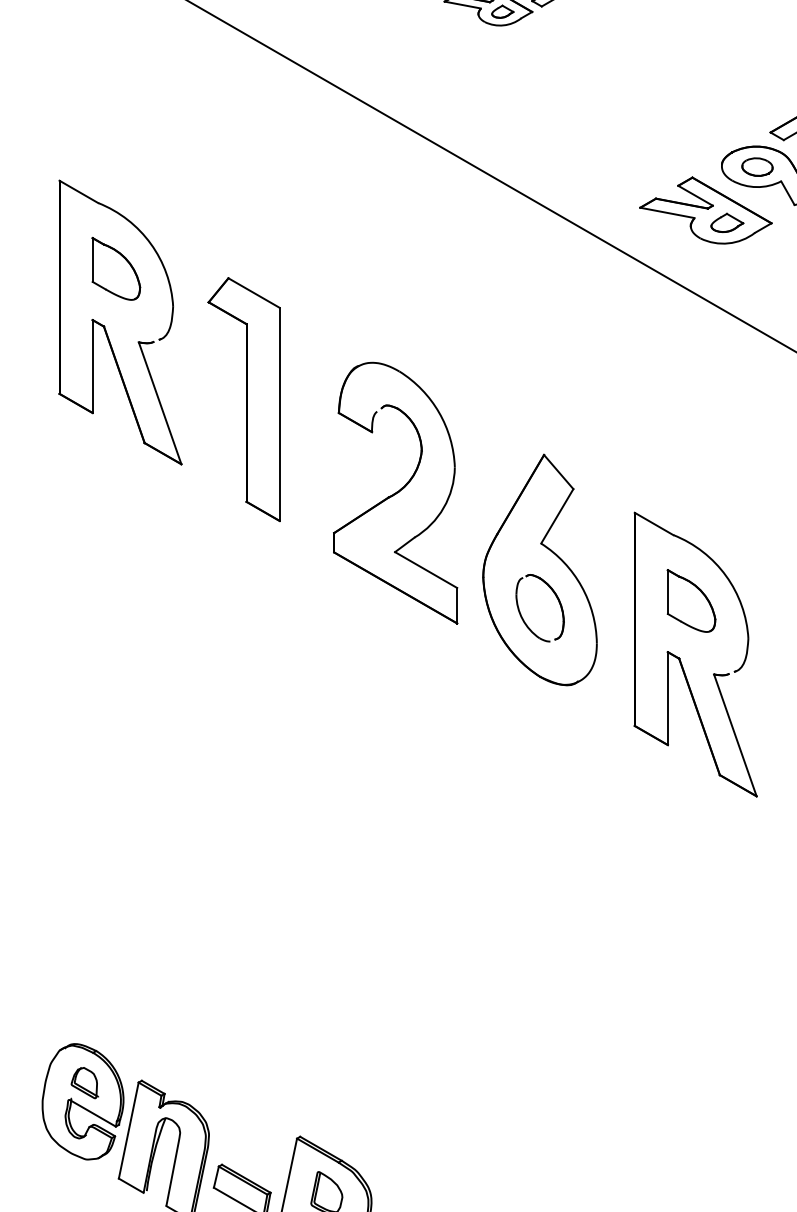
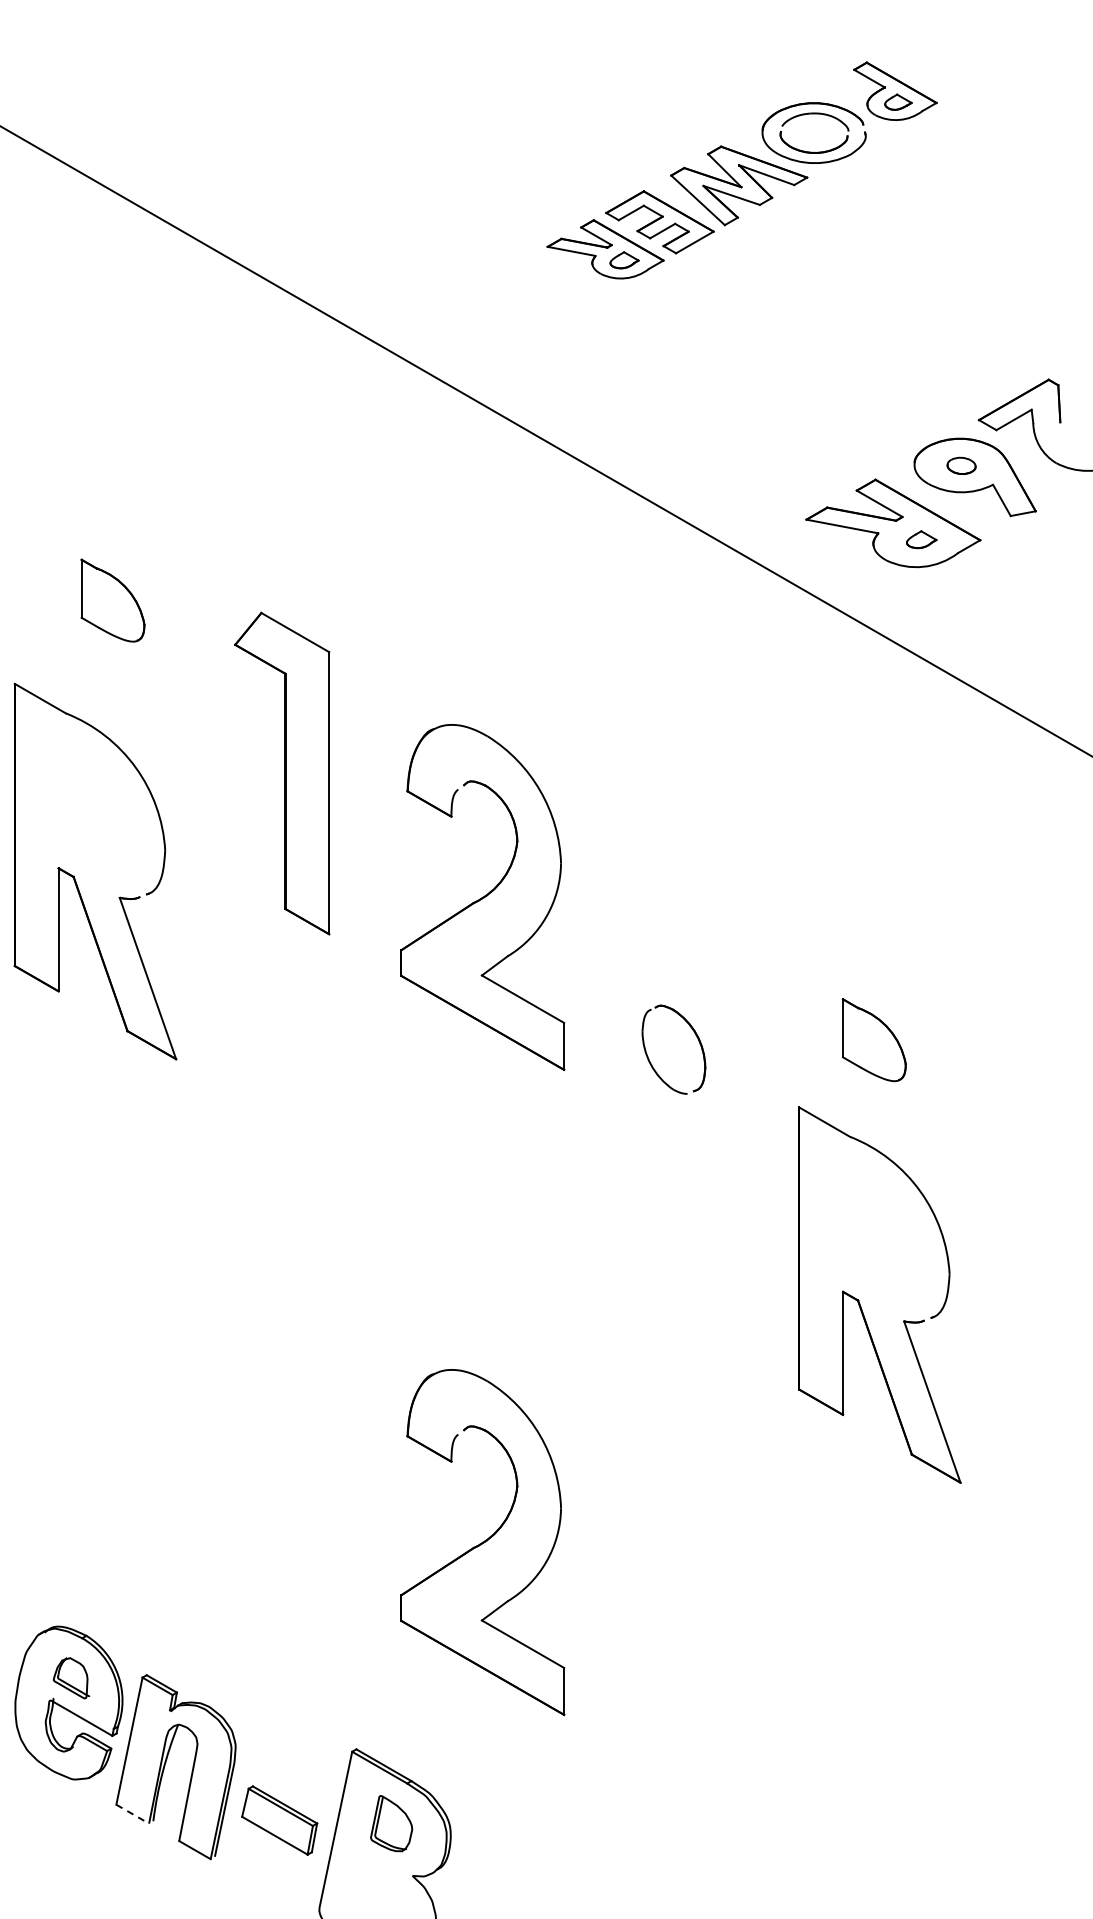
part: (757, 166) -> (961, 465), size x0.7
part: (727, 222) -> (921, 539), size x0.7
part: (105, 327) -> (75, 878), moved
part: (539, 569) -> (673, 998), removed
part: (680, 658) -> (859, 1300), moved
part: (395, 980) -> (482, 1542), added
line: (131, 1185) -> (132, 1814), solid -> dashed

